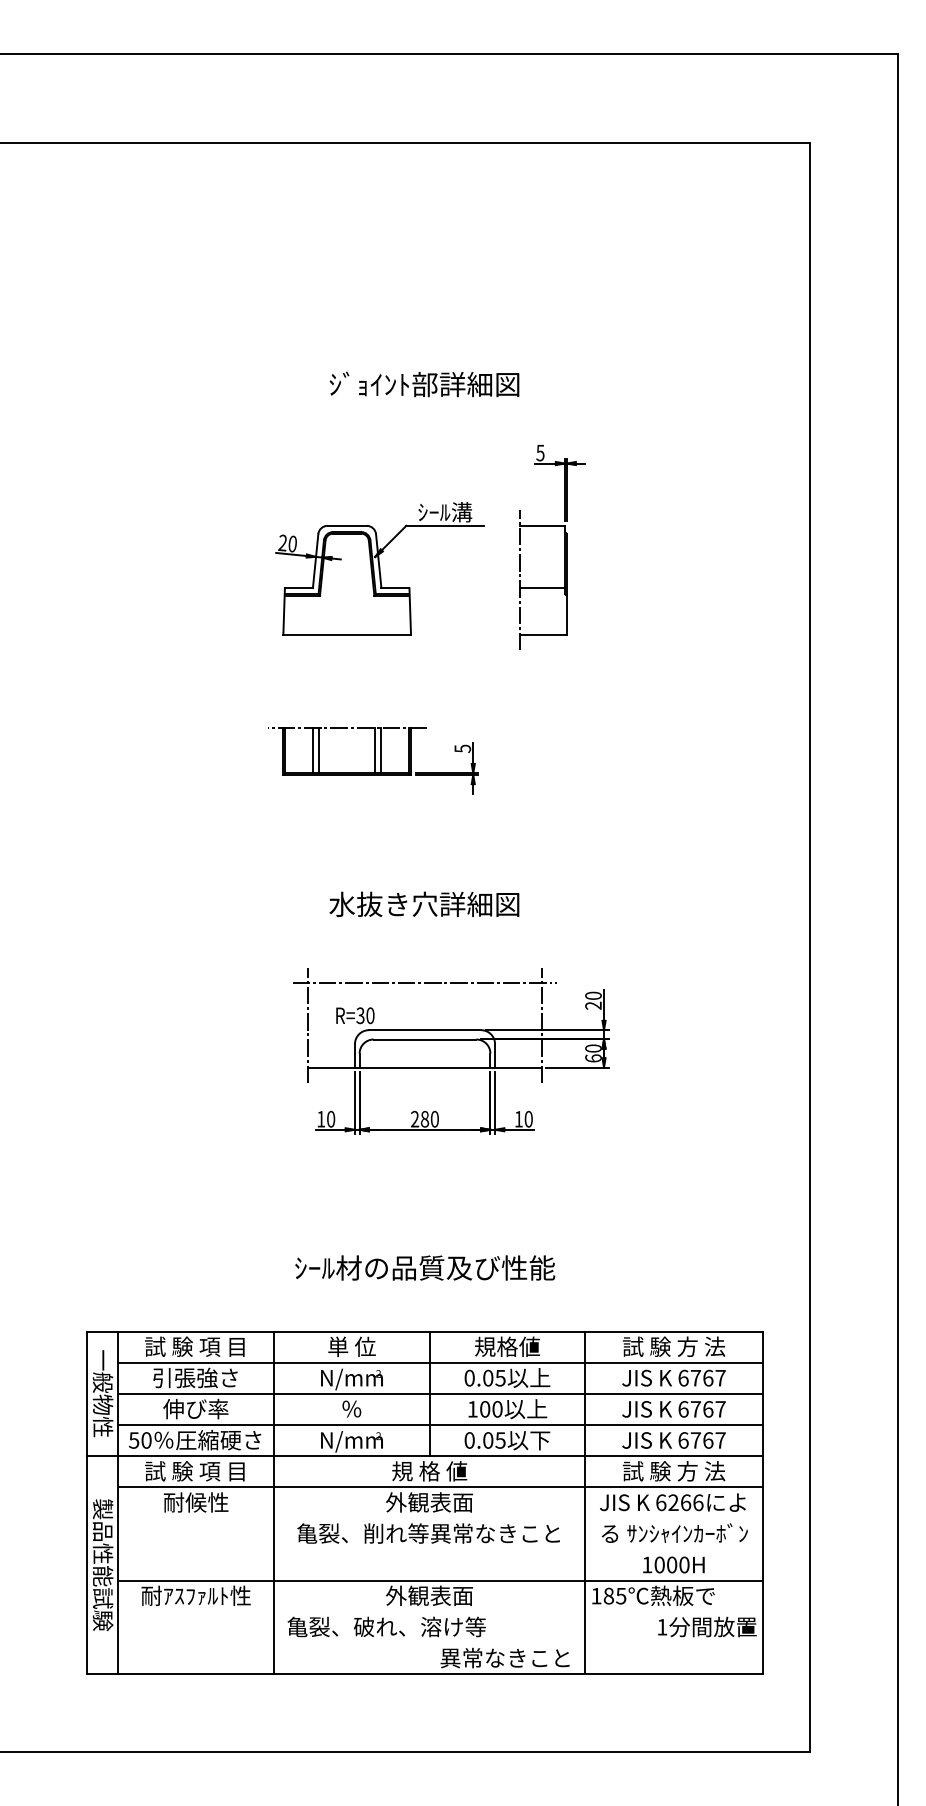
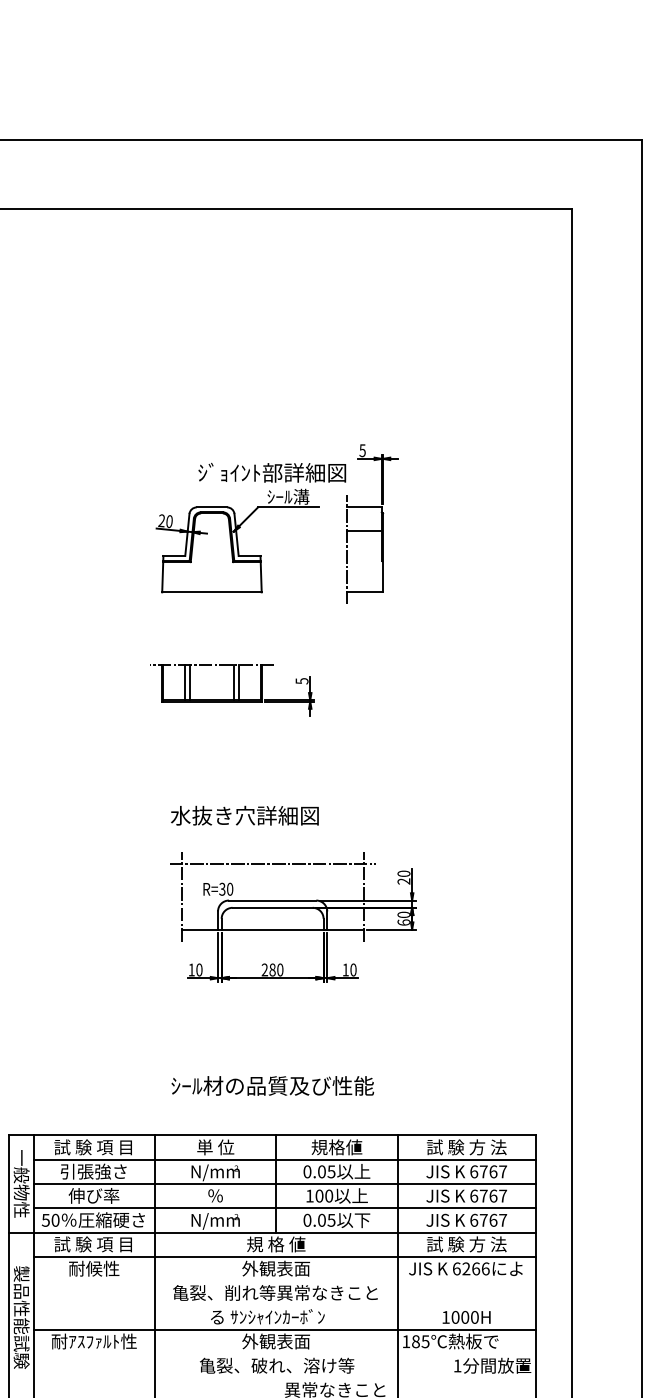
text: (424, 384) -> (272, 472), moved
line: (542, 588) -> (364, 531), moved
text: (424, 903) -> (244, 815), moved
text: (674, 1532) -> (267, 1316), moved
text: (386, 1626) -> (276, 1365), moved

